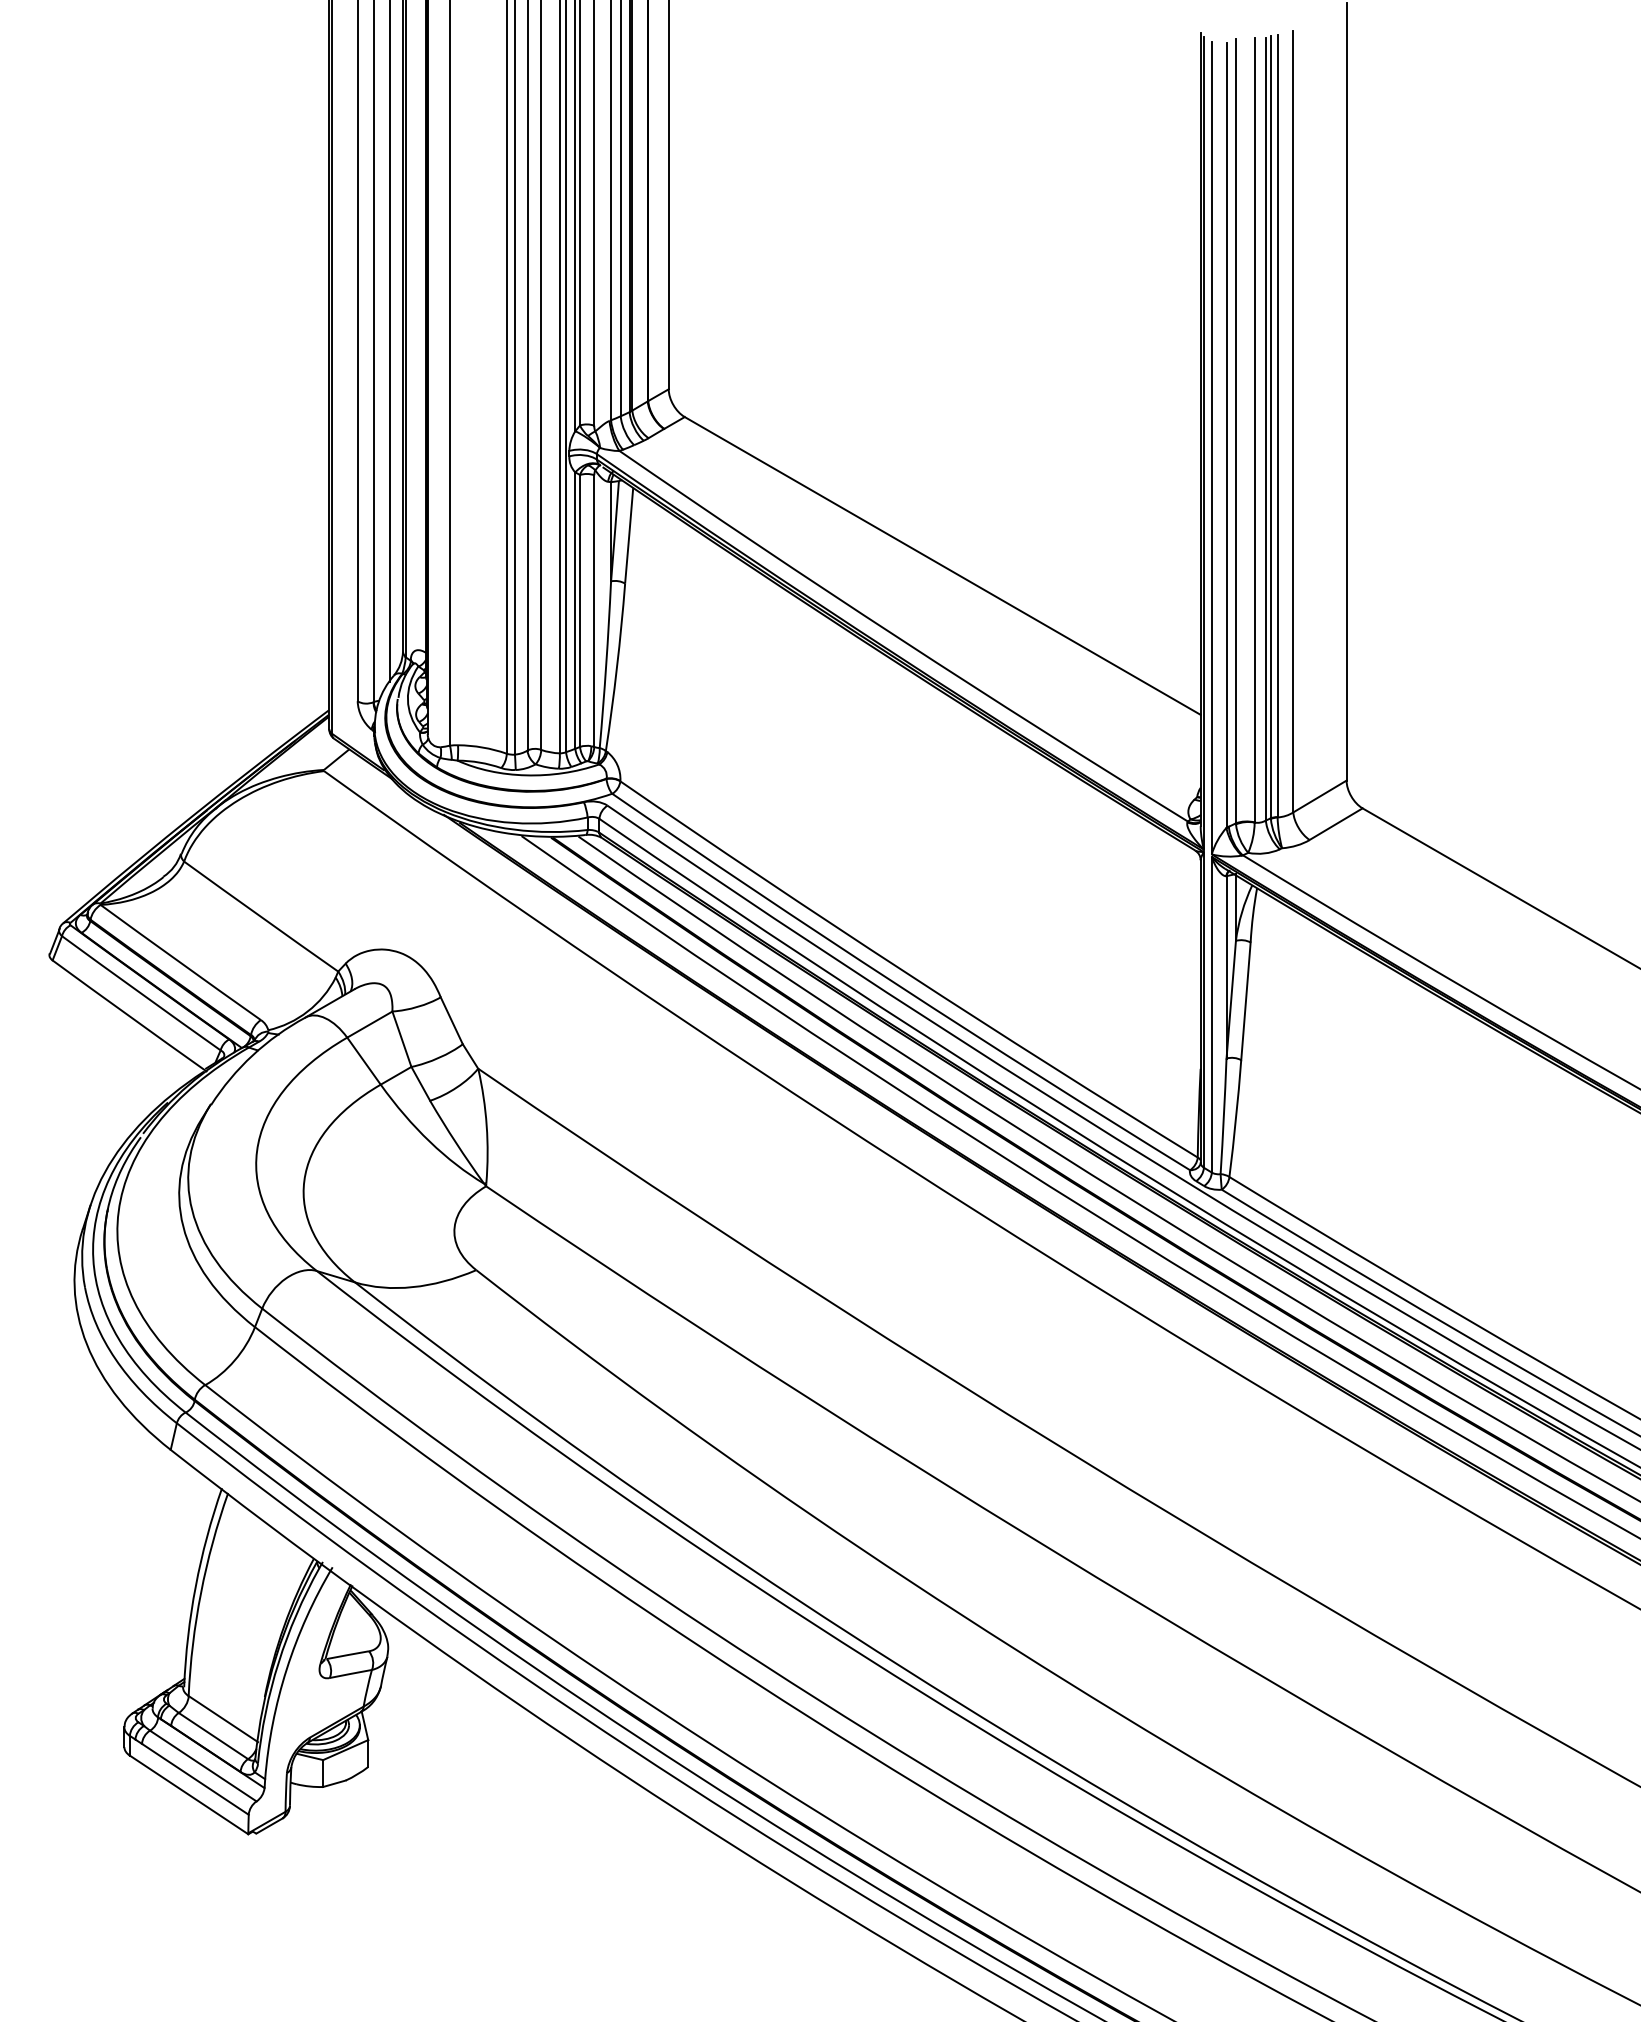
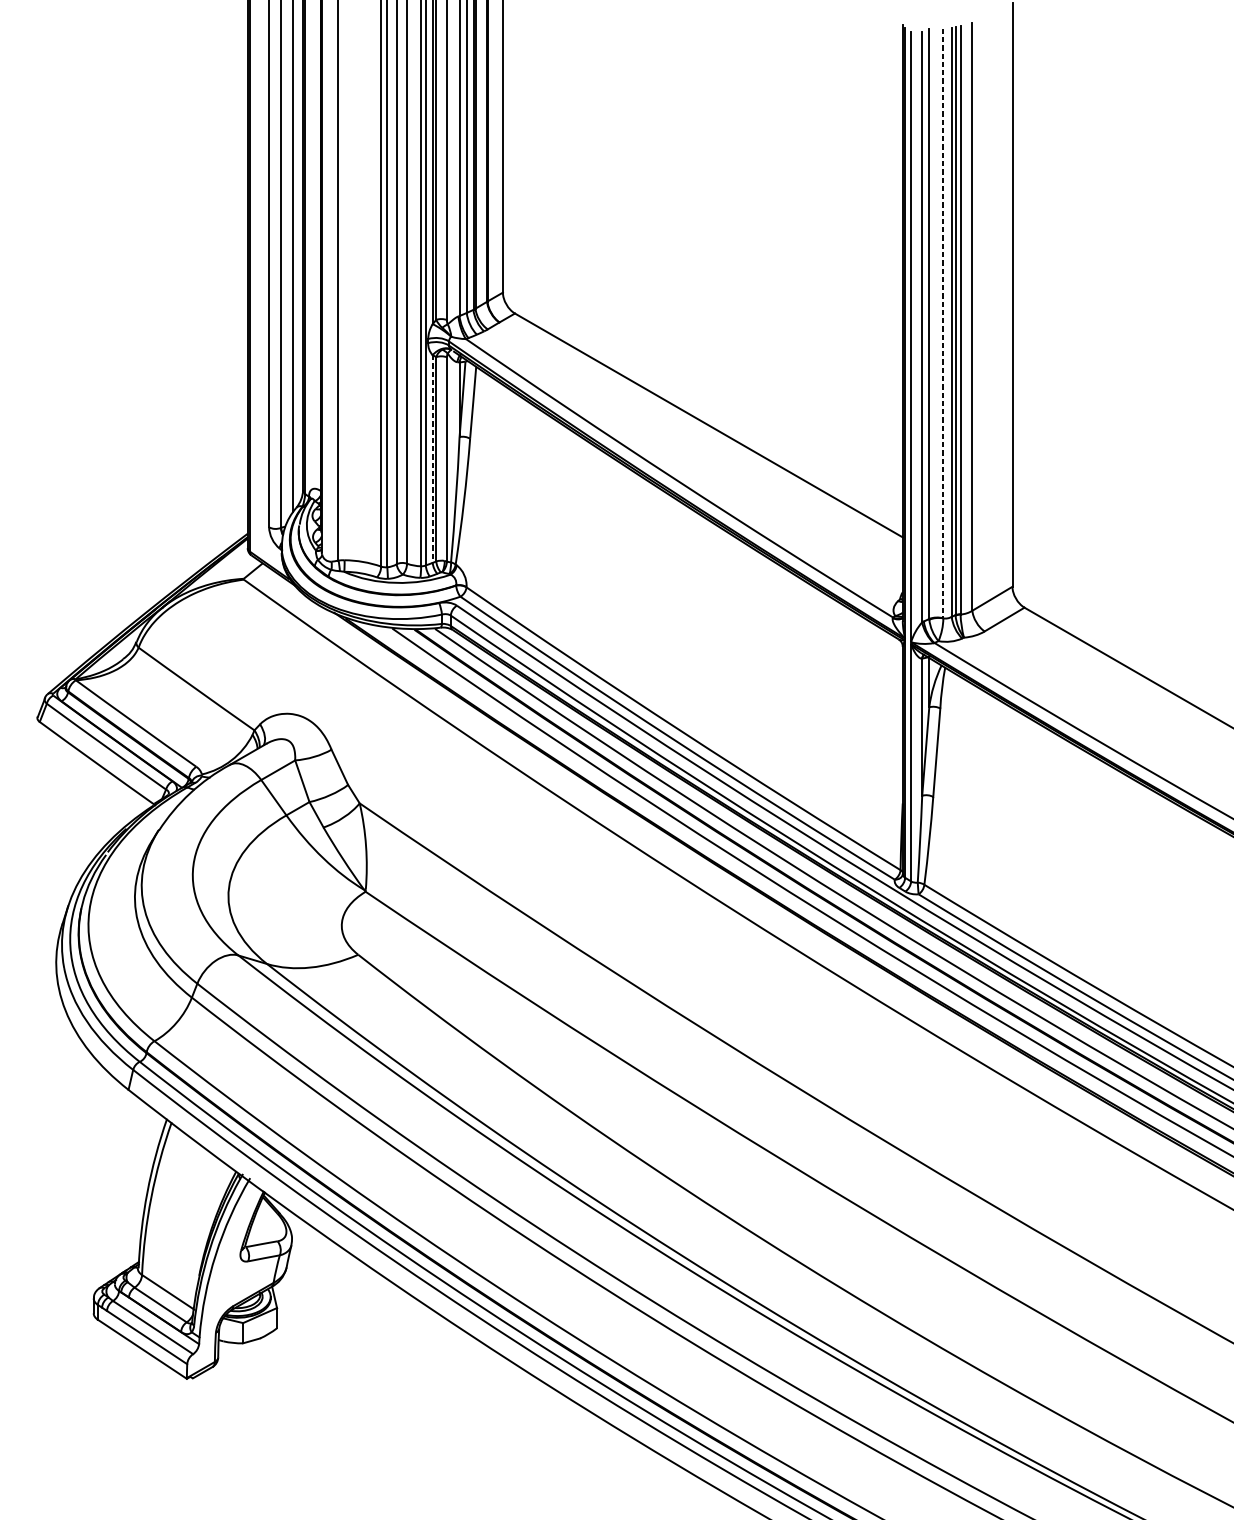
line: (1254, 430) -> (943, 323), solid -> dashed
line: (575, 611) -> (432, 459), solid -> dashed

